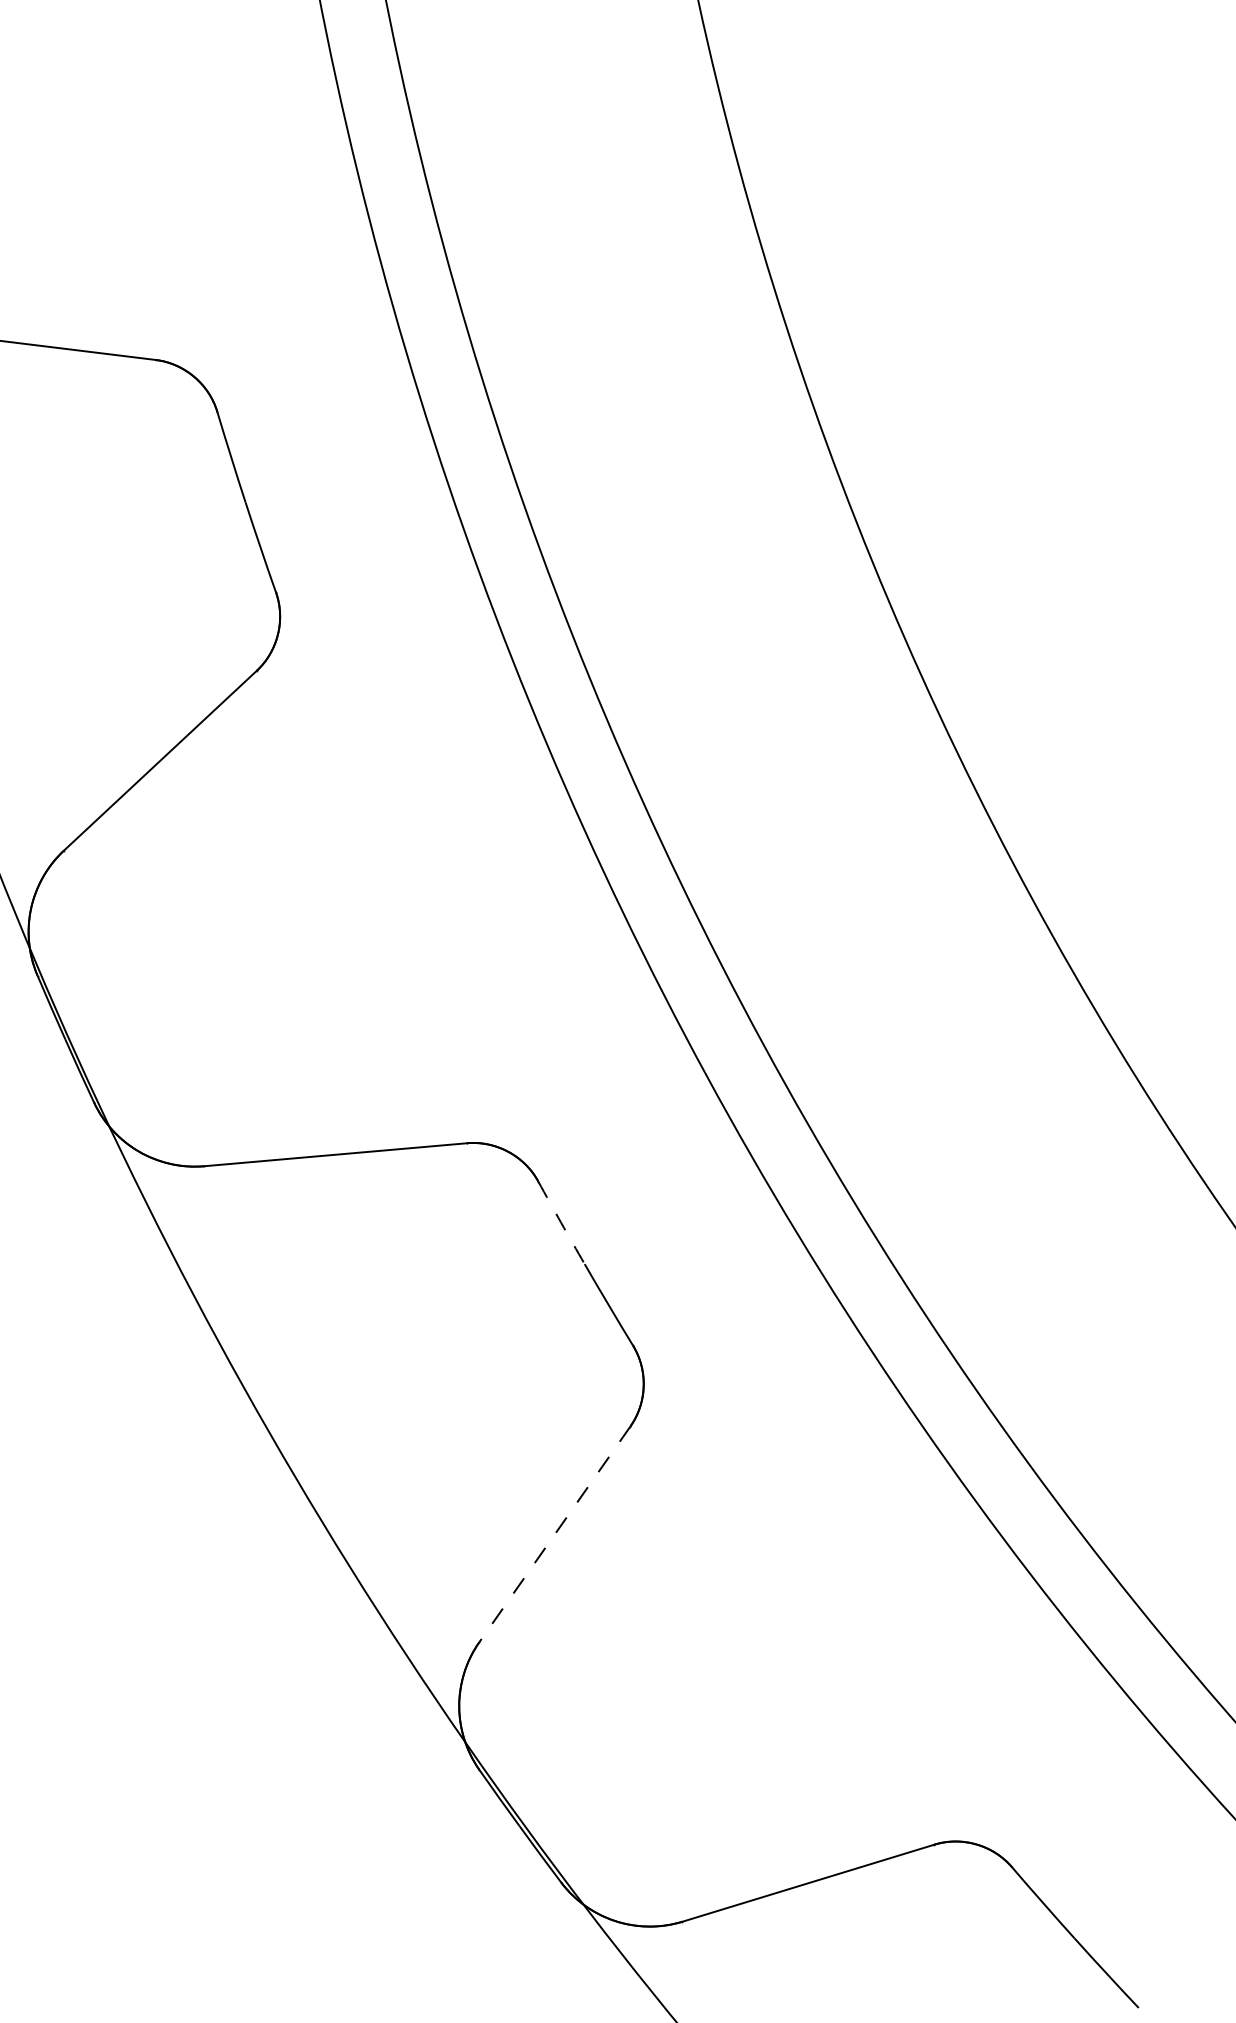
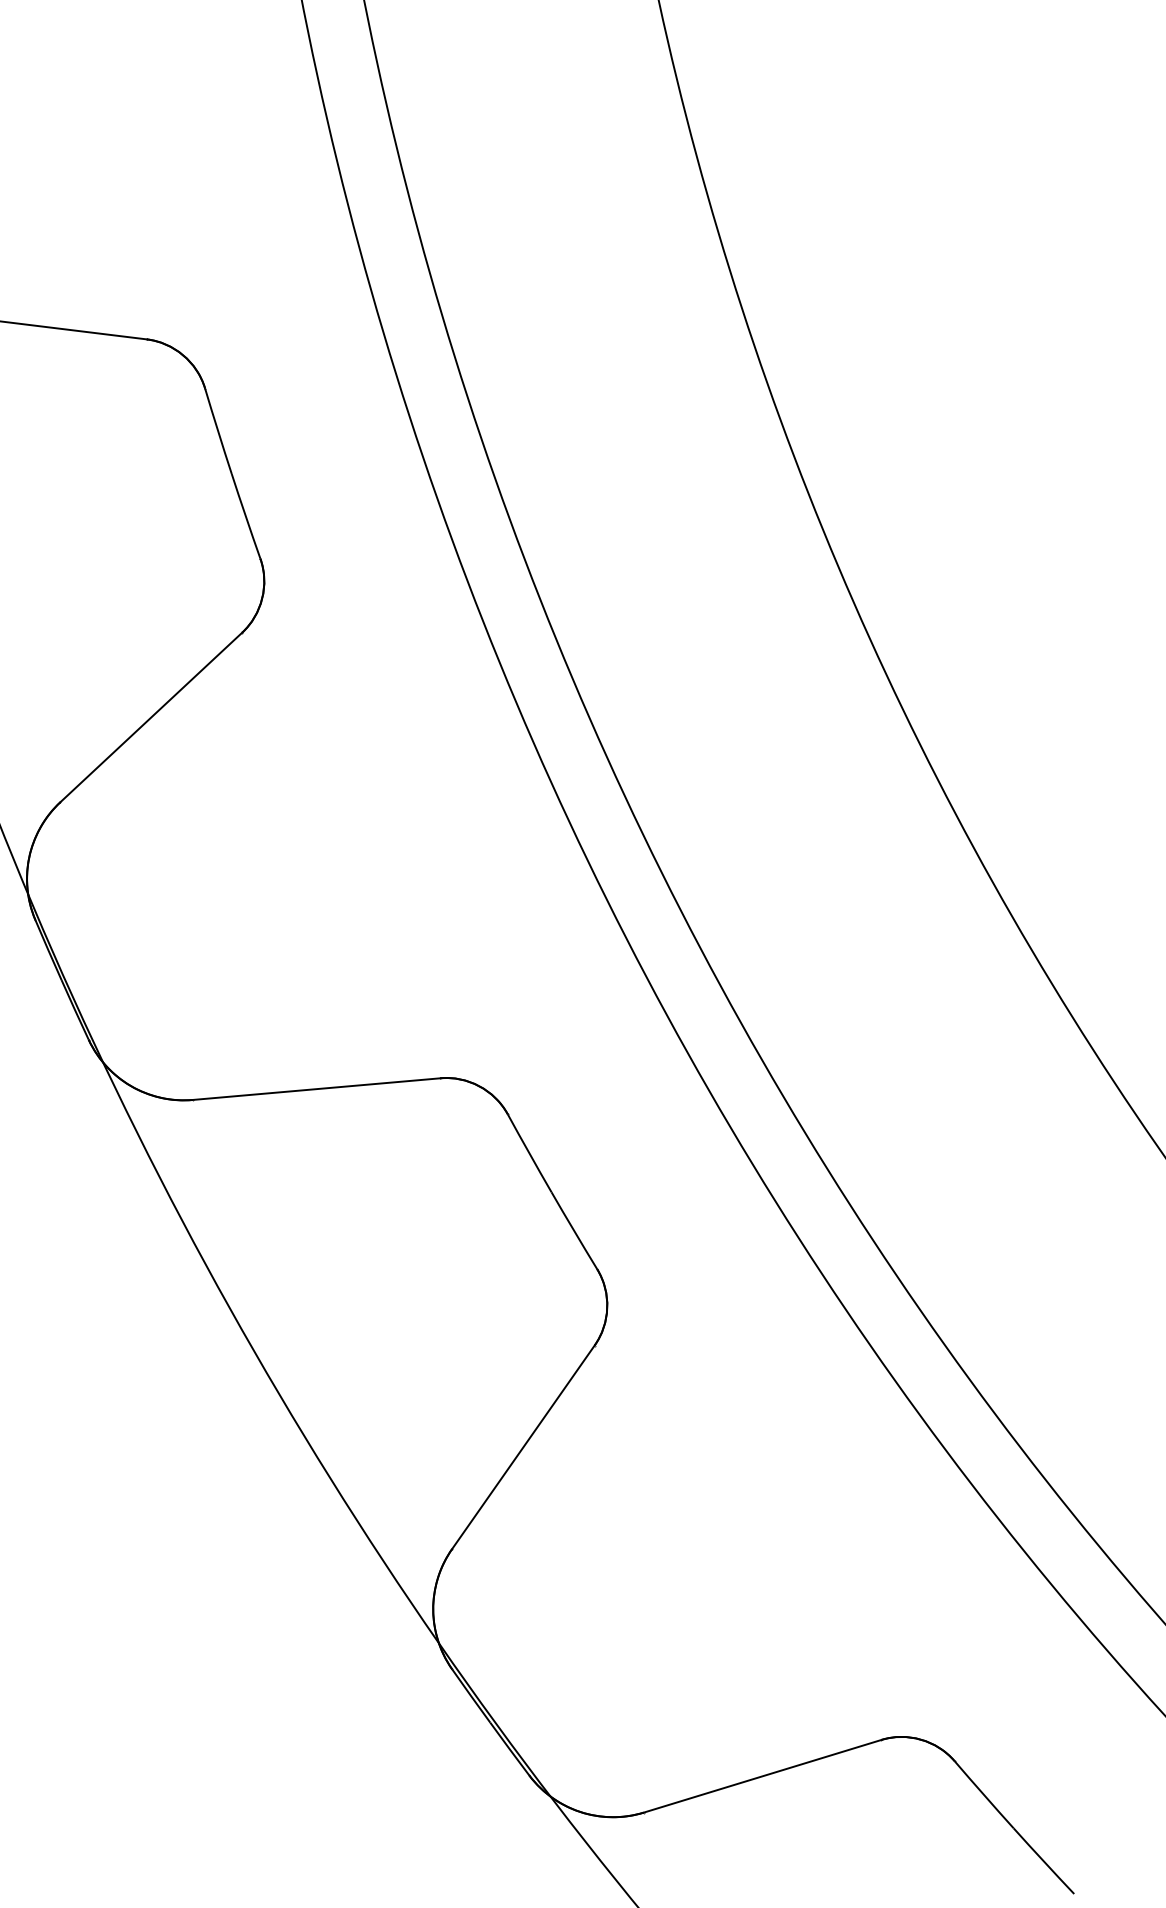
arc: (561, 1222) -> (529, 1153), dashed -> solid
line: (554, 1534) -> (523, 1447), dashed -> solid

